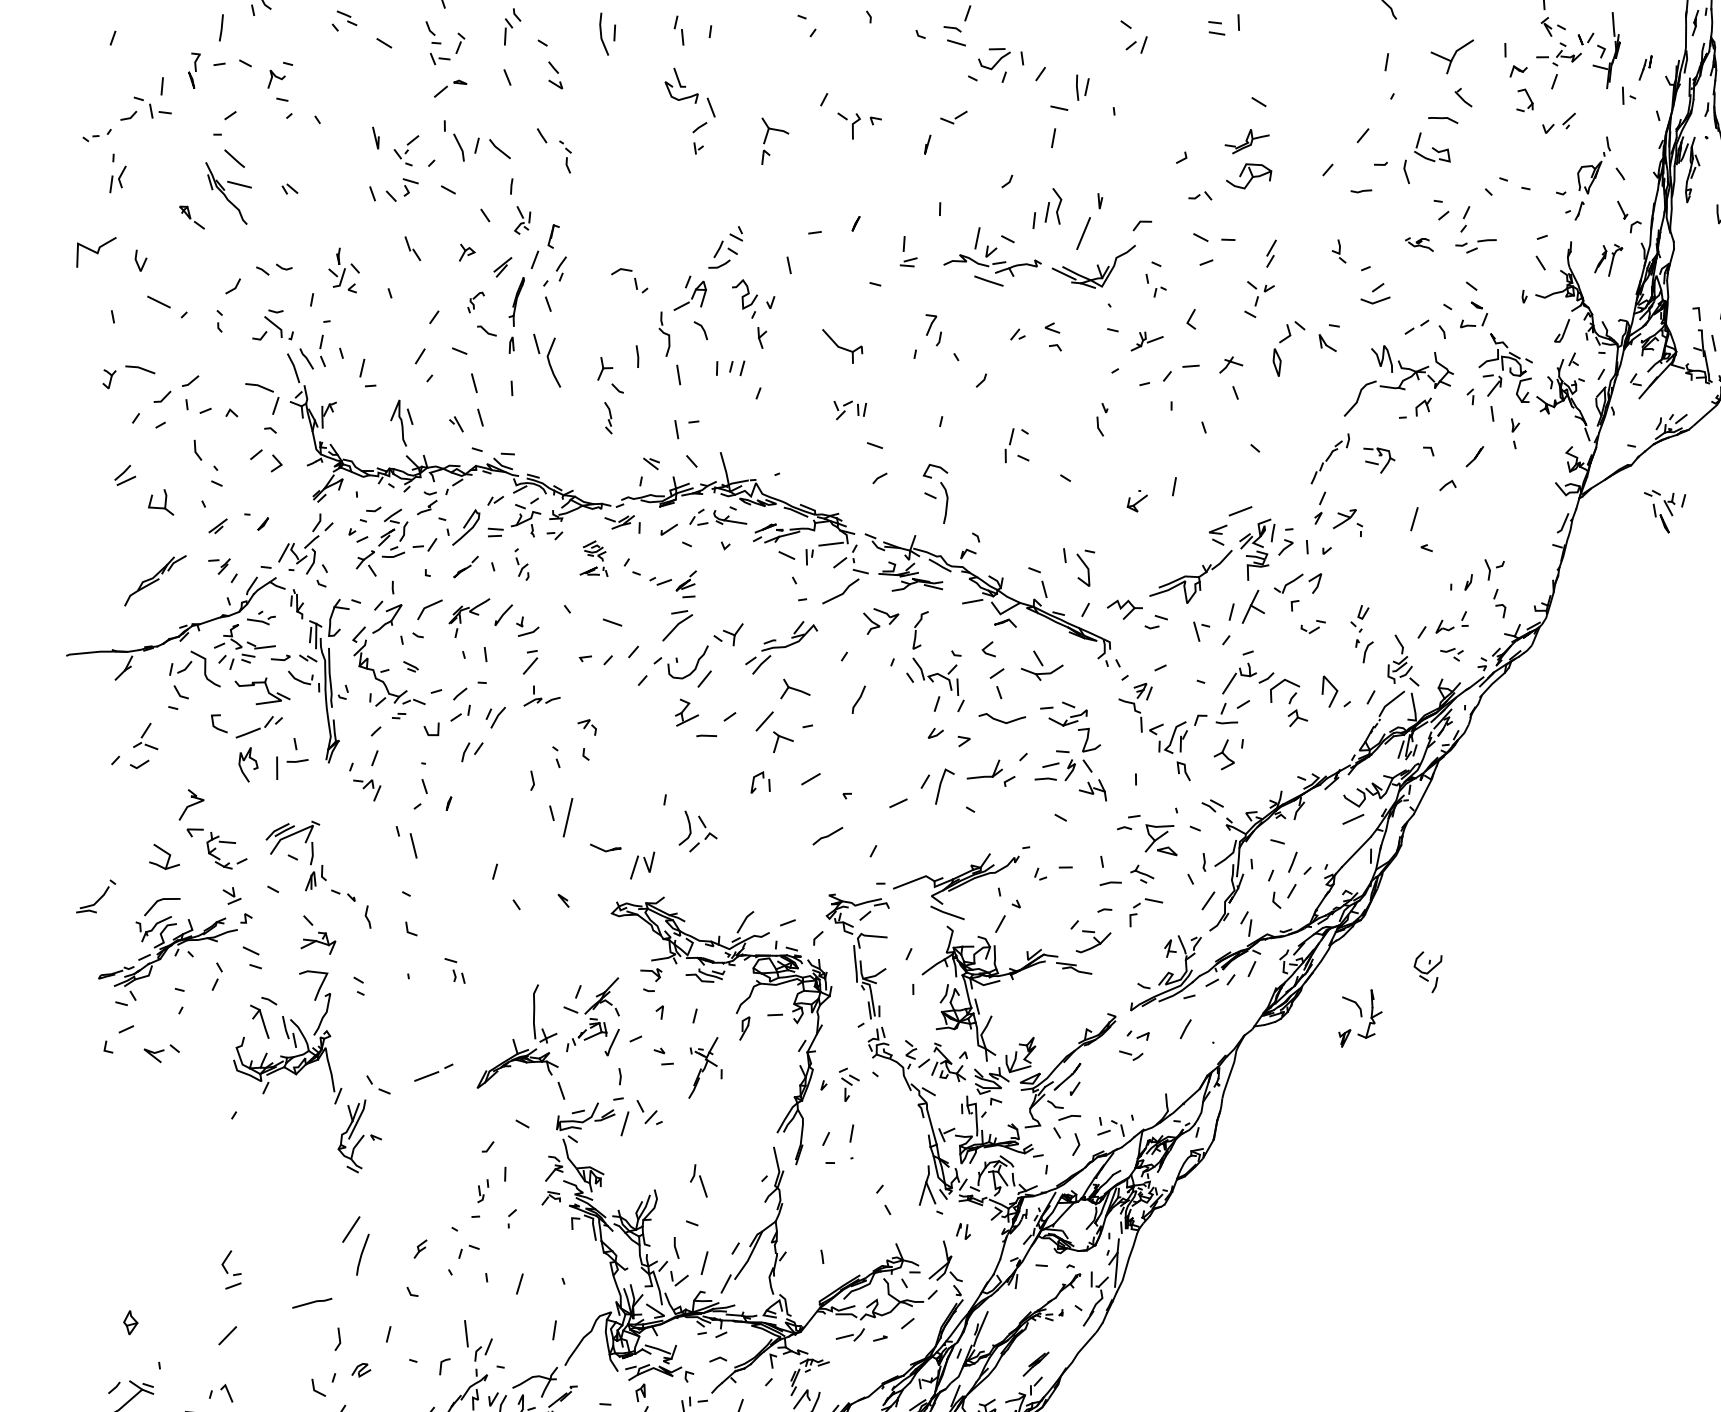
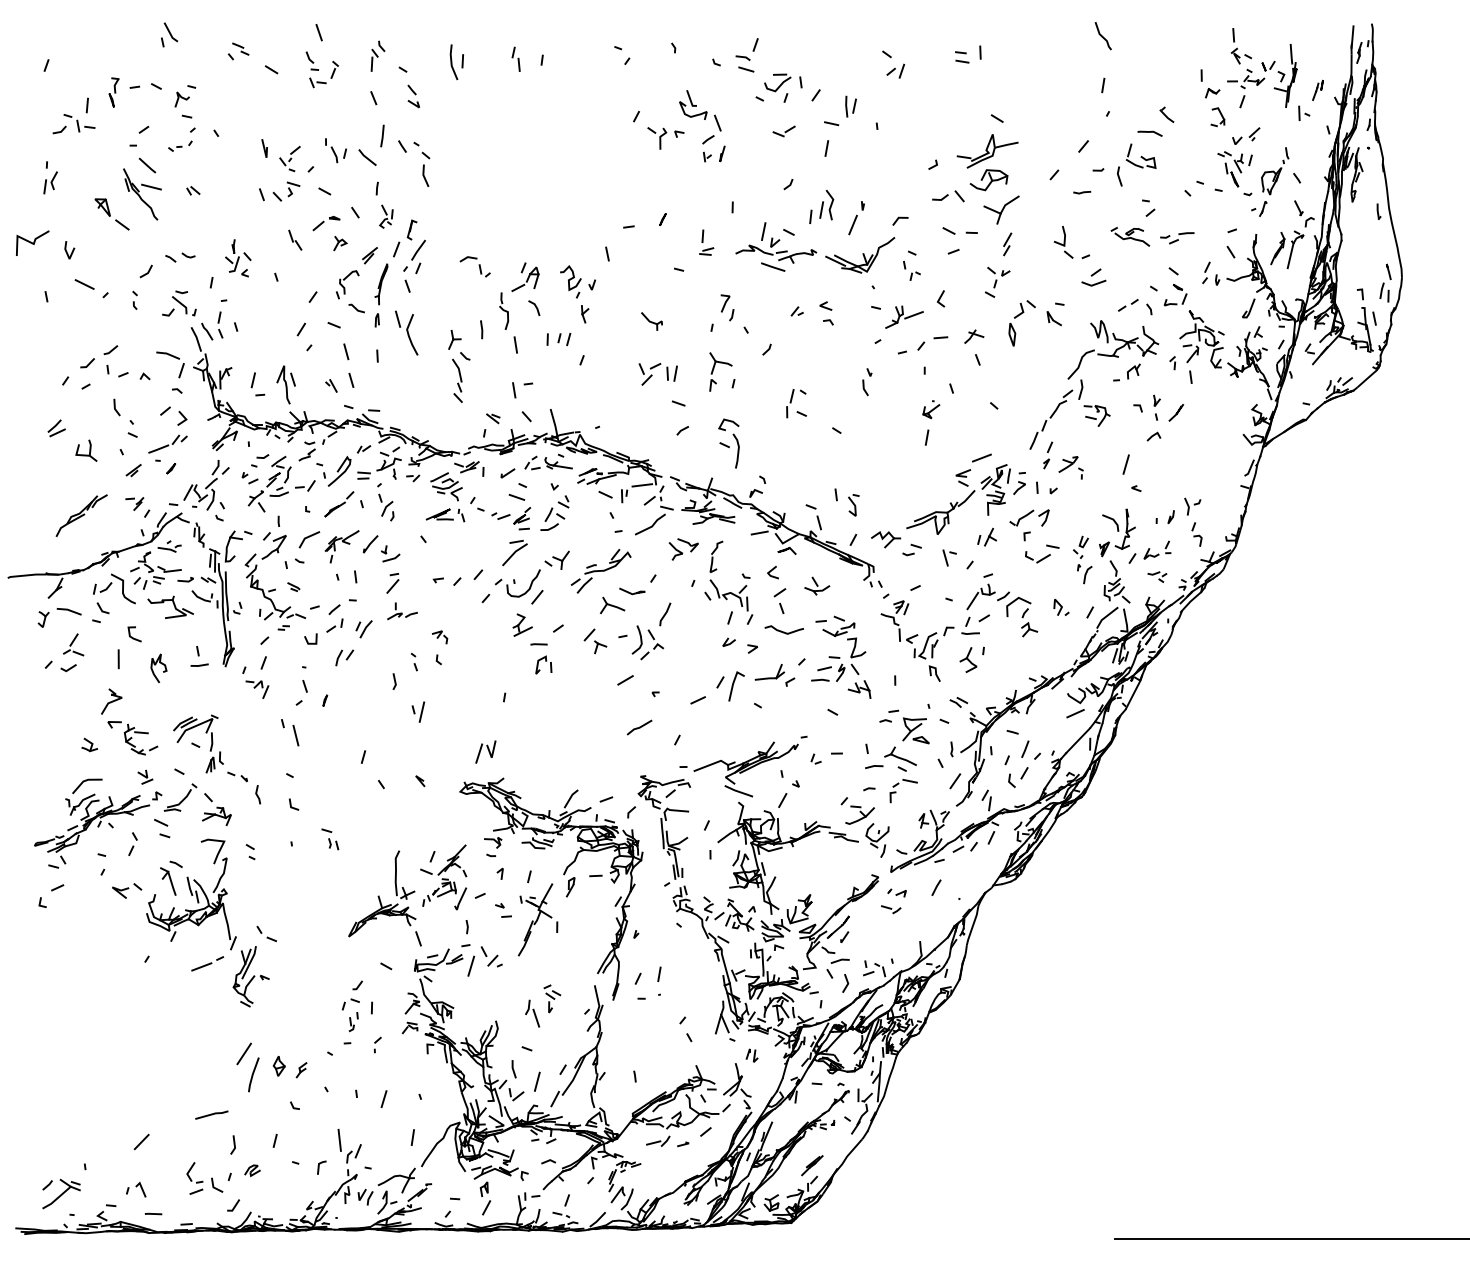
line: (221, 27) -> (382, 135), moved
part: (1452, 56) -> (1001, 209), moved
part: (450, 88) -> (326, 223), moved
part: (695, 103) -> (704, 119), moved
part: (953, 117) -> (783, 131), moved
part: (97, 134) -> (180, 145), moved
part: (767, 136) -> (714, 368), moved
part: (462, 140) -> (336, 150), size x0.71
part: (1247, 141) -> (987, 151), size x1.67
part: (564, 156) -> (421, 163), size x1.67
part: (1200, 195) -> (948, 196), size x1.67
part: (191, 217) -> (111, 214), size x1.67
part: (1465, 218) -> (1206, 272), moved
part: (1089, 222) -> (856, 218), size x0.71
part: (1419, 244) -> (1130, 236), size x1.67
part: (725, 246) -> (554, 512), moved
part: (1338, 251) -> (1063, 242), size x1.67
part: (1608, 259) -> (1287, 249), size x1.43
part: (561, 268) -> (418, 256), size x1.67
part: (475, 302) -> (347, 284), size x1.67
part: (1147, 340) -> (904, 316), size x1.43
part: (842, 346) -> (651, 321), size x0.62
part: (131, 368) -> (61, 610), moved
part: (367, 373) -> (257, 384), moved
part: (849, 410) -> (657, 374), size x1.43
part: (608, 417) -> (457, 380), size x1.67
part: (1514, 433) -> (1156, 407), moved
part: (1330, 458) -> (1056, 414), size x1.67
part: (1137, 500) -> (931, 409), moved
part: (1664, 511) -> (1234, 169), moved
part: (593, 558) -> (445, 497), size x1.67
part: (521, 564) -> (385, 502), size x1.43
part: (466, 567) -> (339, 504), size x1.43
part: (1085, 568) -> (853, 505), size x0.71
part: (1246, 605) -> (986, 536), size x0.62
line: (611, 621) -> (516, 496), moved
part: (1313, 626) -> (1042, 553), size x1.67
part: (1042, 664) -> (817, 585), size x0.71
part: (1336, 690) -> (1061, 606), size x0.62
part: (258, 726) -> (167, 443), moved
part: (774, 732) -> (595, 641), size x0.71
line: (276, 768) -> (118, 659), moved
part: (760, 781) -> (543, 664), moved
part: (561, 816) -> (418, 711), size x0.62
part: (697, 831) -> (647, 642), moved
part: (605, 848) -> (632, 591), moved
part: (164, 856) -> (89, 744), size x0.62
part: (1142, 873) -> (900, 758), size x1.67
part: (96, 896) -> (180, 797), moved
part: (1428, 972) -> (877, 840), moved
part: (1360, 1018) -> (1117, 532), moved
part: (162, 1053) -> (127, 890), moved
part: (704, 1067) -> (537, 919), size x1.43
part: (433, 1072) -> (207, 963), moved
part: (849, 1084) -> (552, 998), moved
part: (468, 1251) -> (350, 1004), moved
part: (231, 1270) -> (194, 1178), moved
part: (129, 1321) -> (278, 1065), moved

